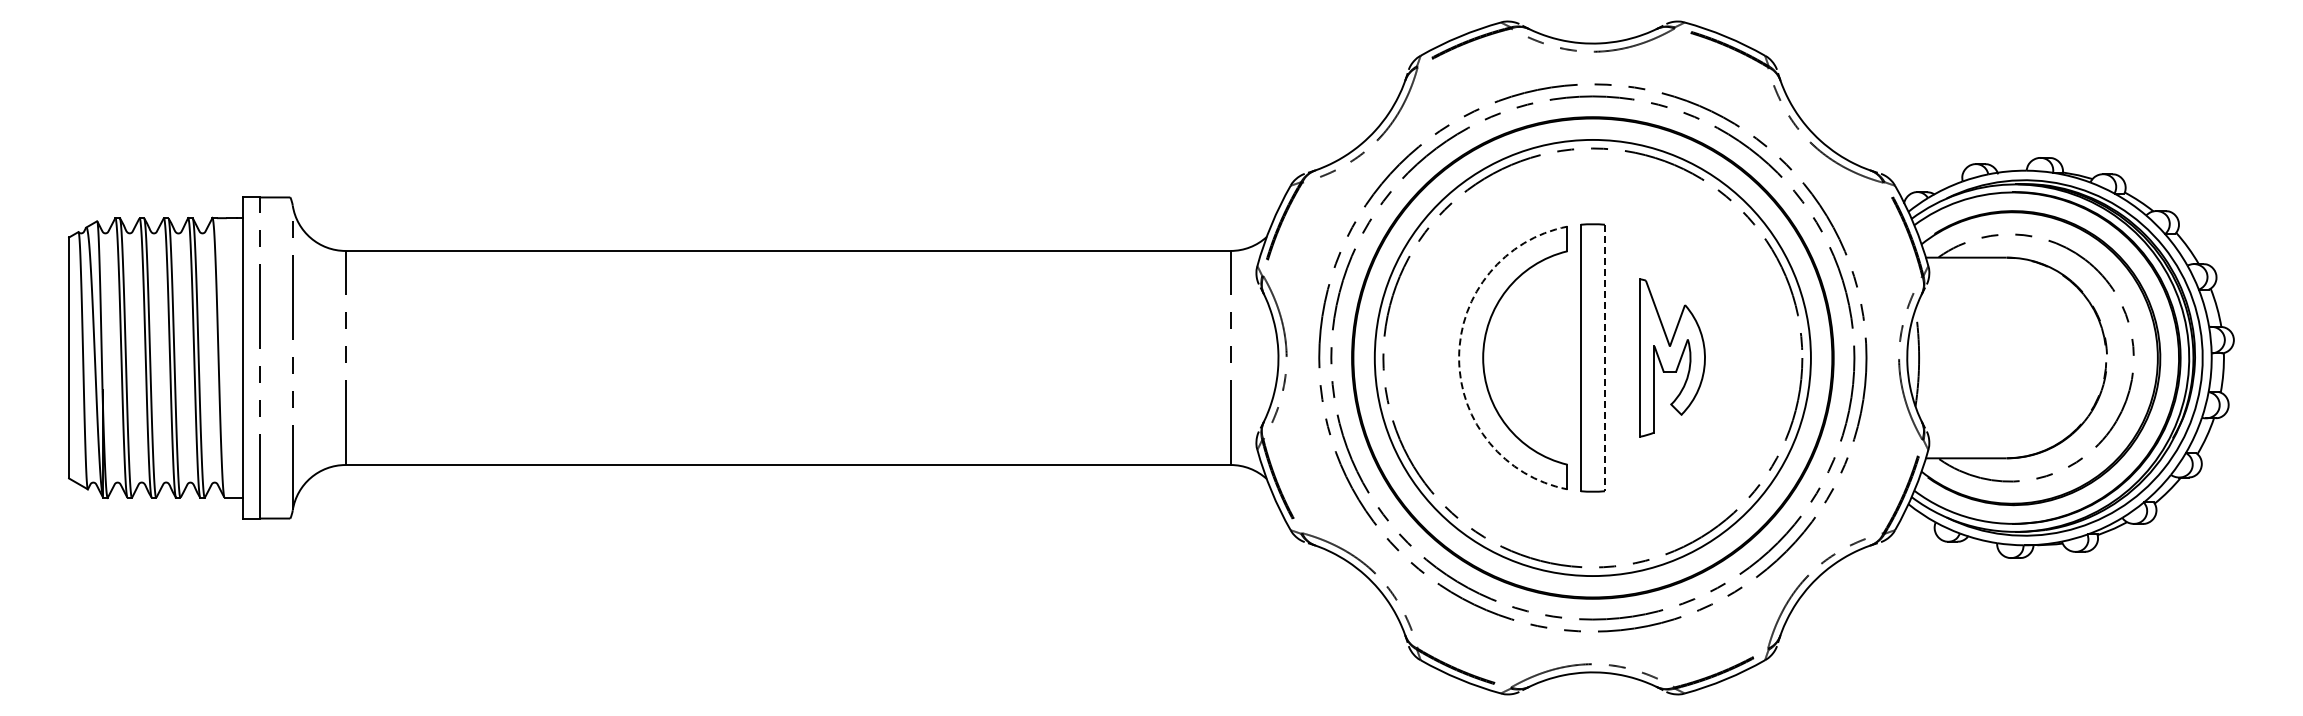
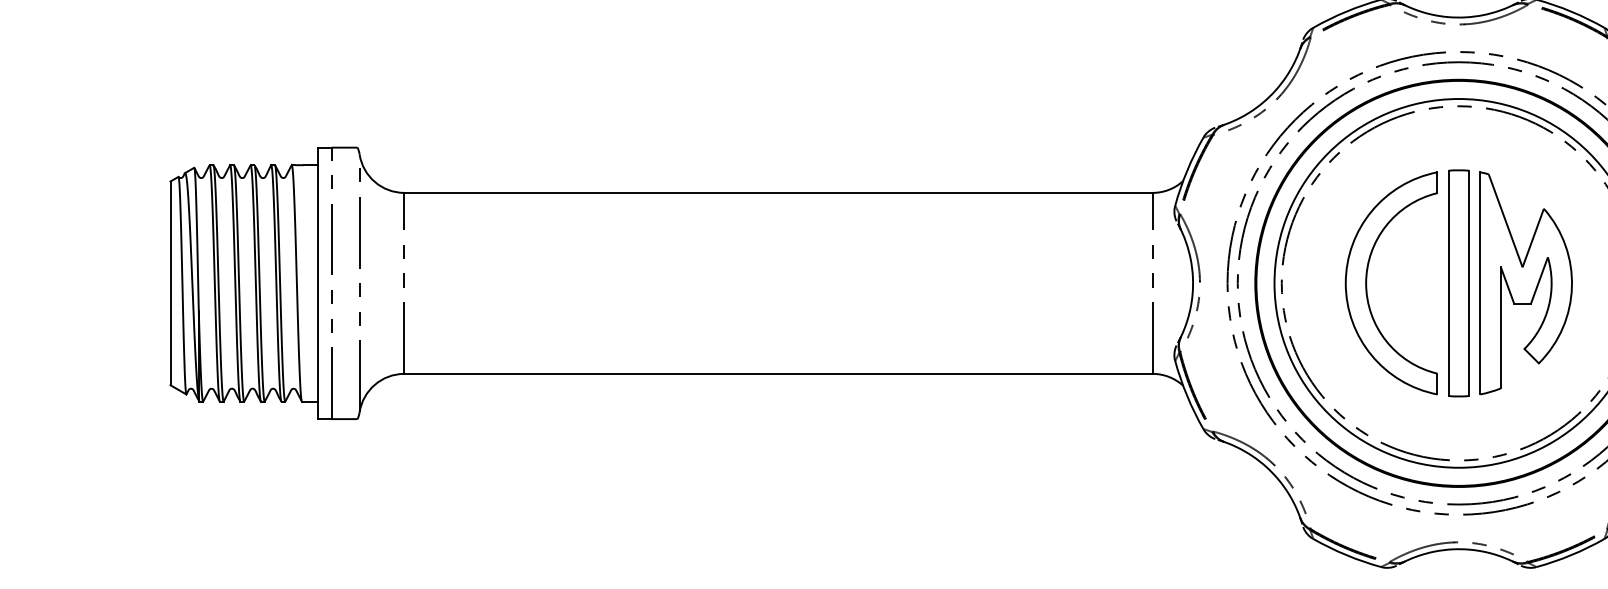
part: (1672, 357) -> (1526, 282), size x1.67
arc: (1459, 358) -> (1346, 283), dashed -> solid
line: (1604, 358) -> (1468, 283), dashed -> solid

